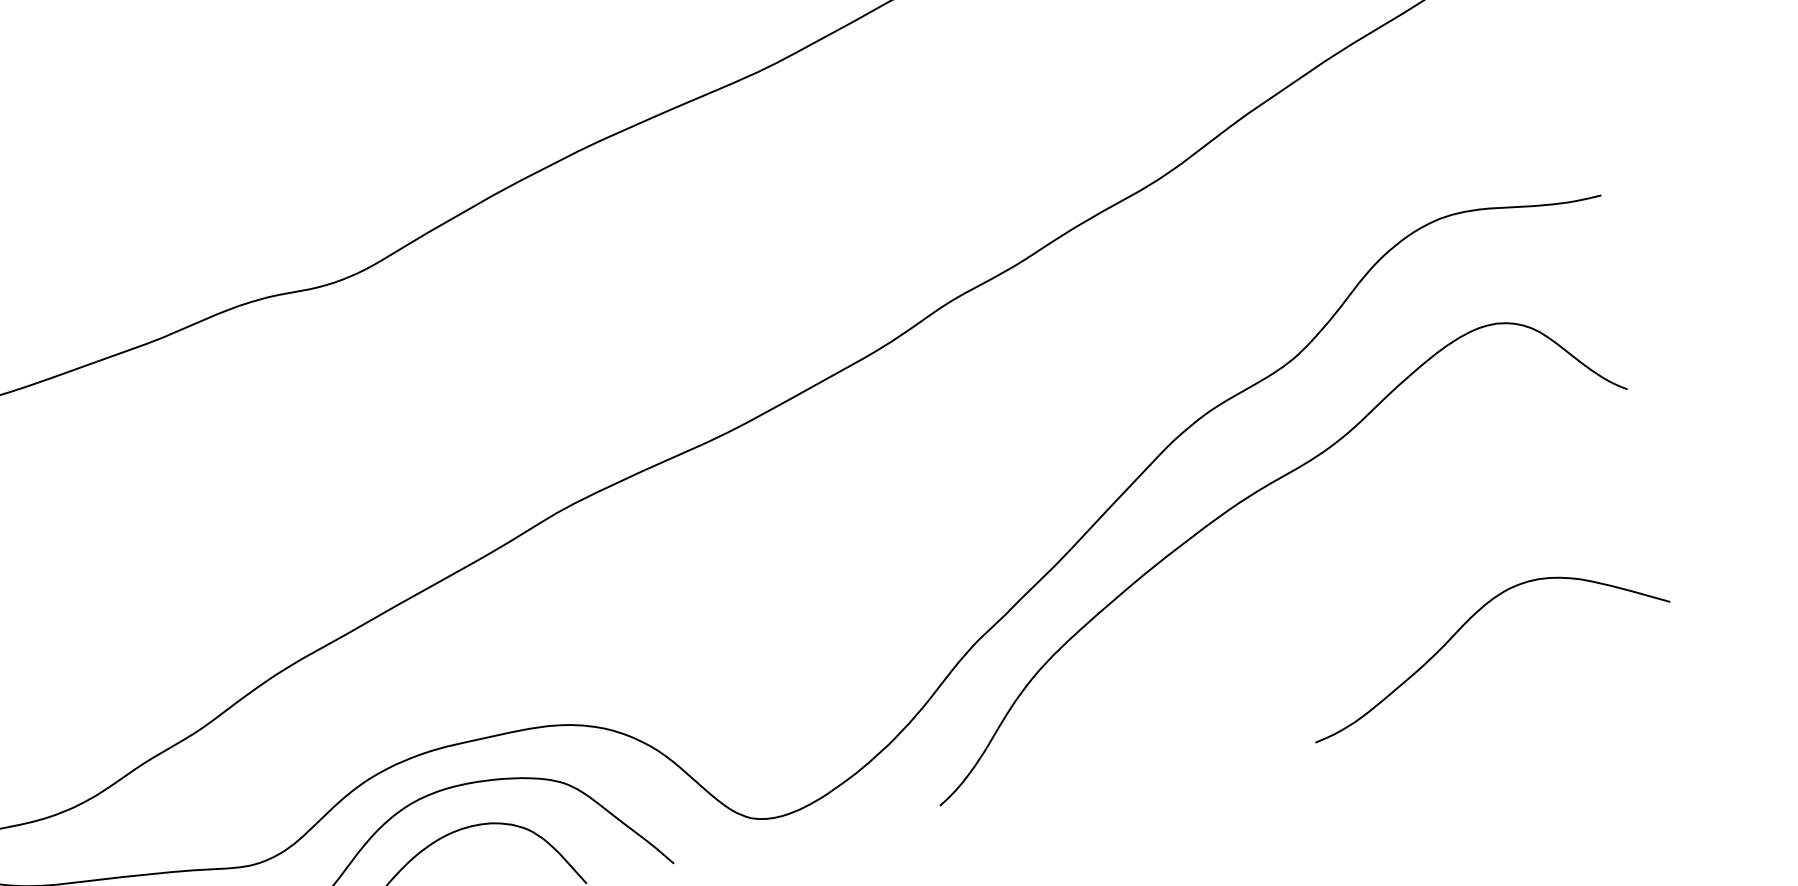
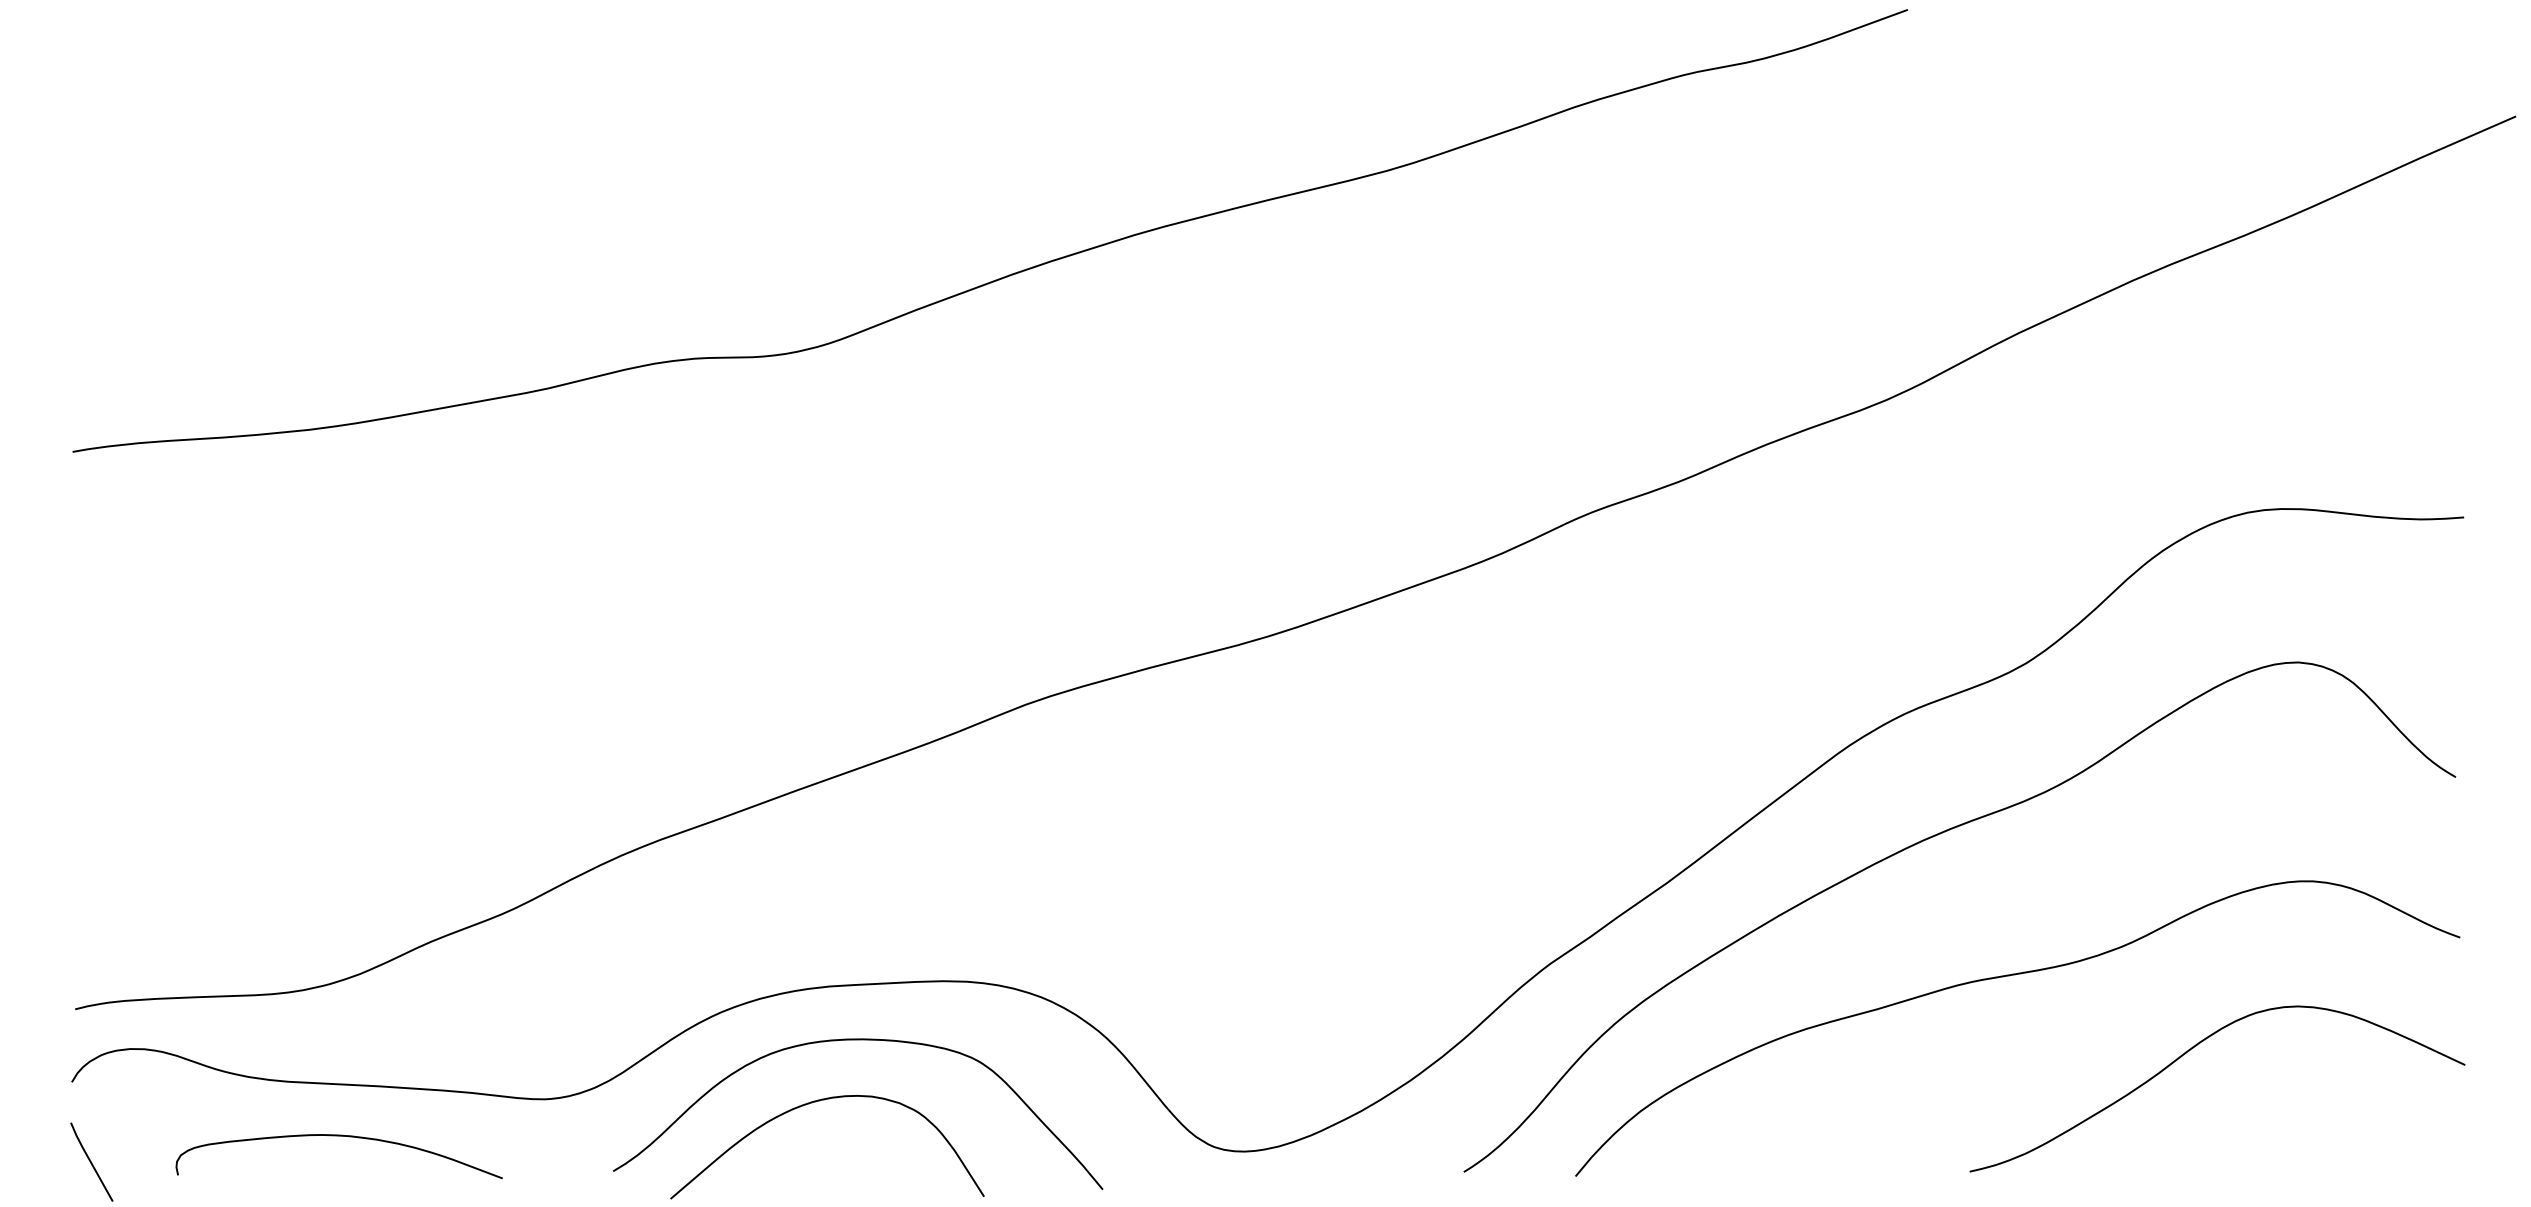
curve: (1320, 592) -> (2009, 976), added

